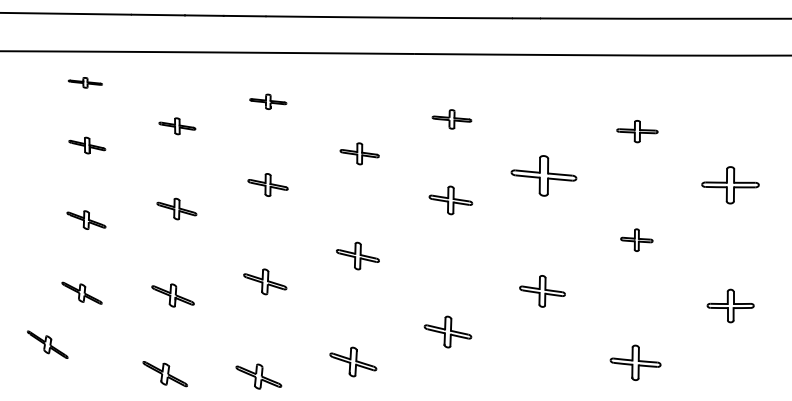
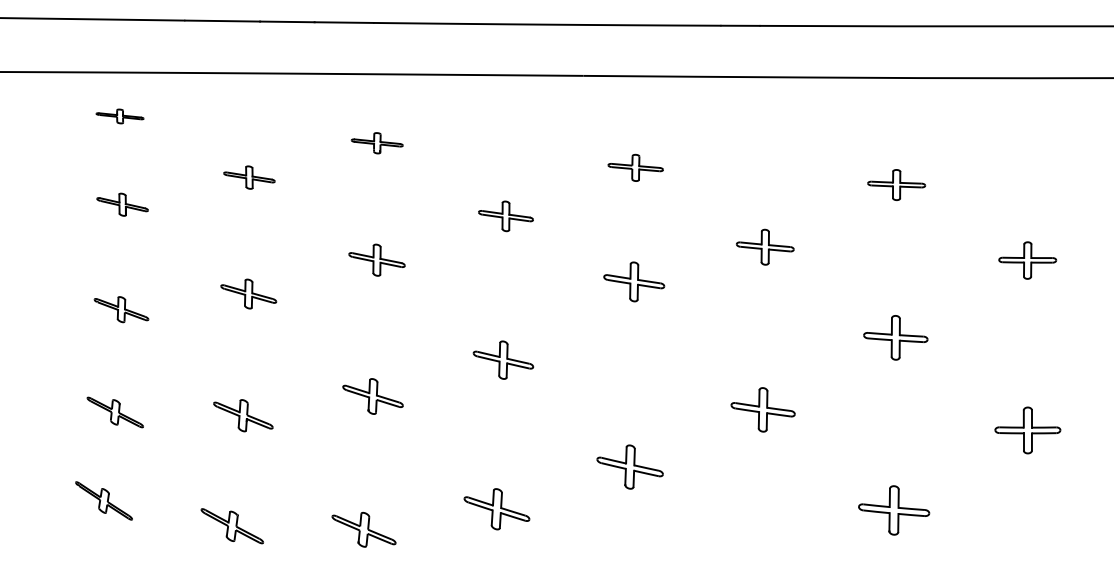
part: (544, 175) -> (765, 246), size x0.62
part: (730, 185) -> (1027, 260), size x0.71
part: (636, 239) -> (895, 337), size x1.43
part: (47, 344) -> (103, 500), moved

